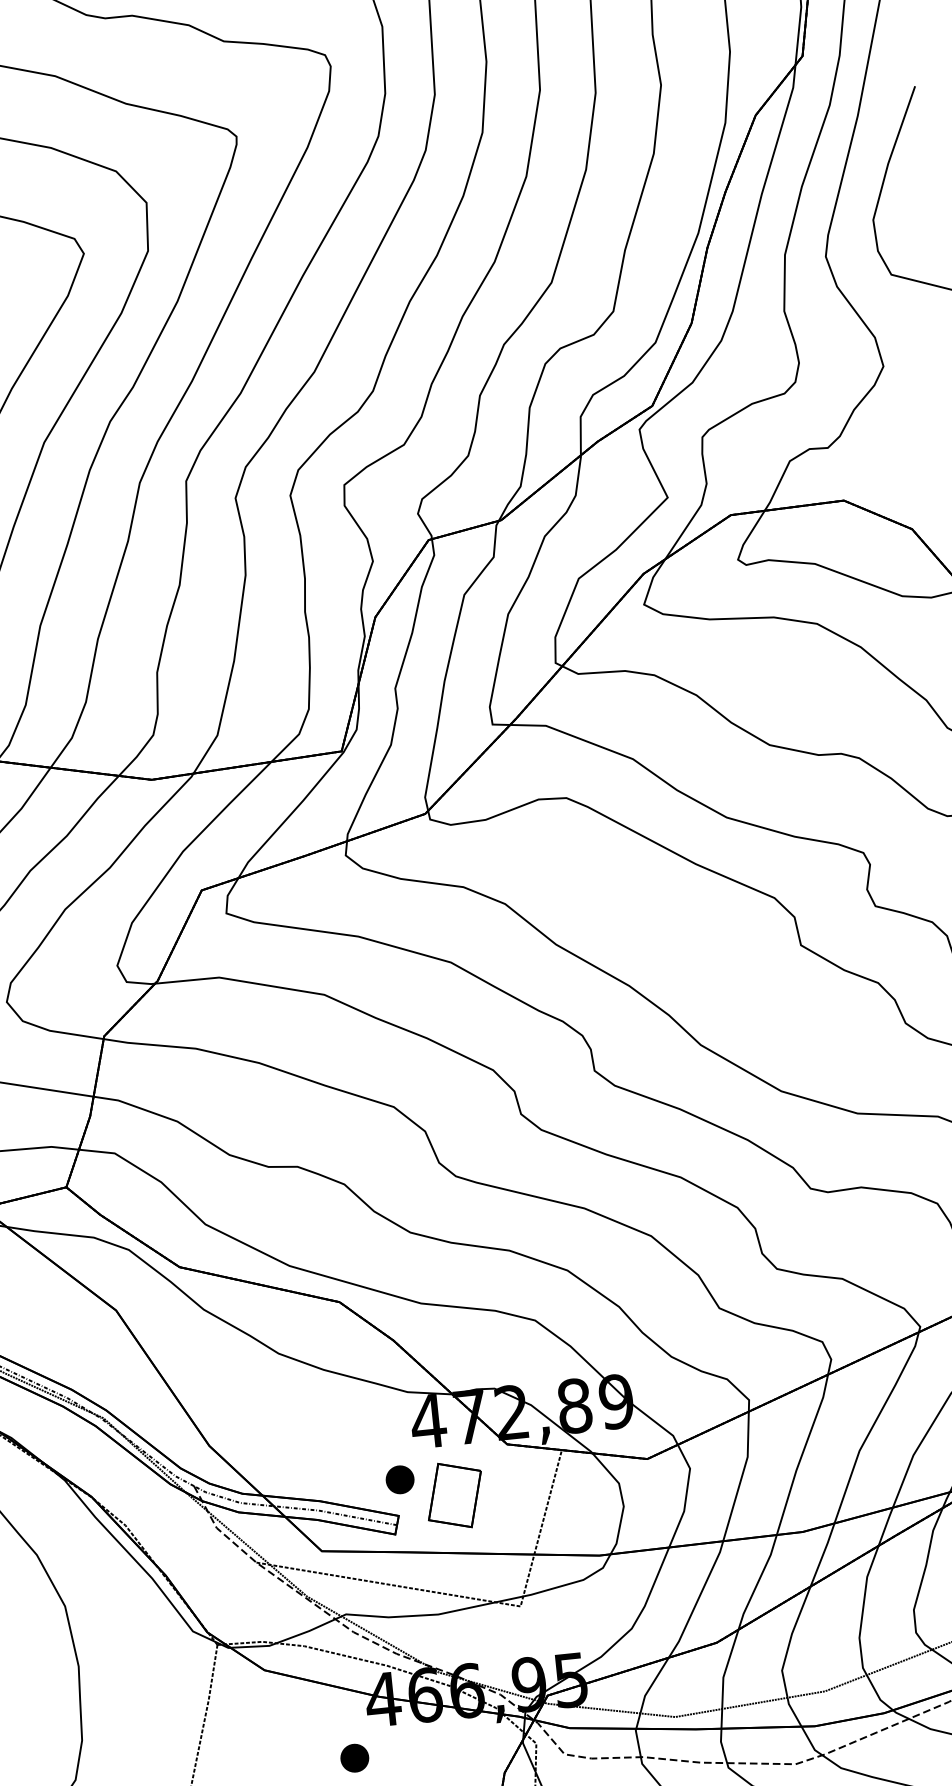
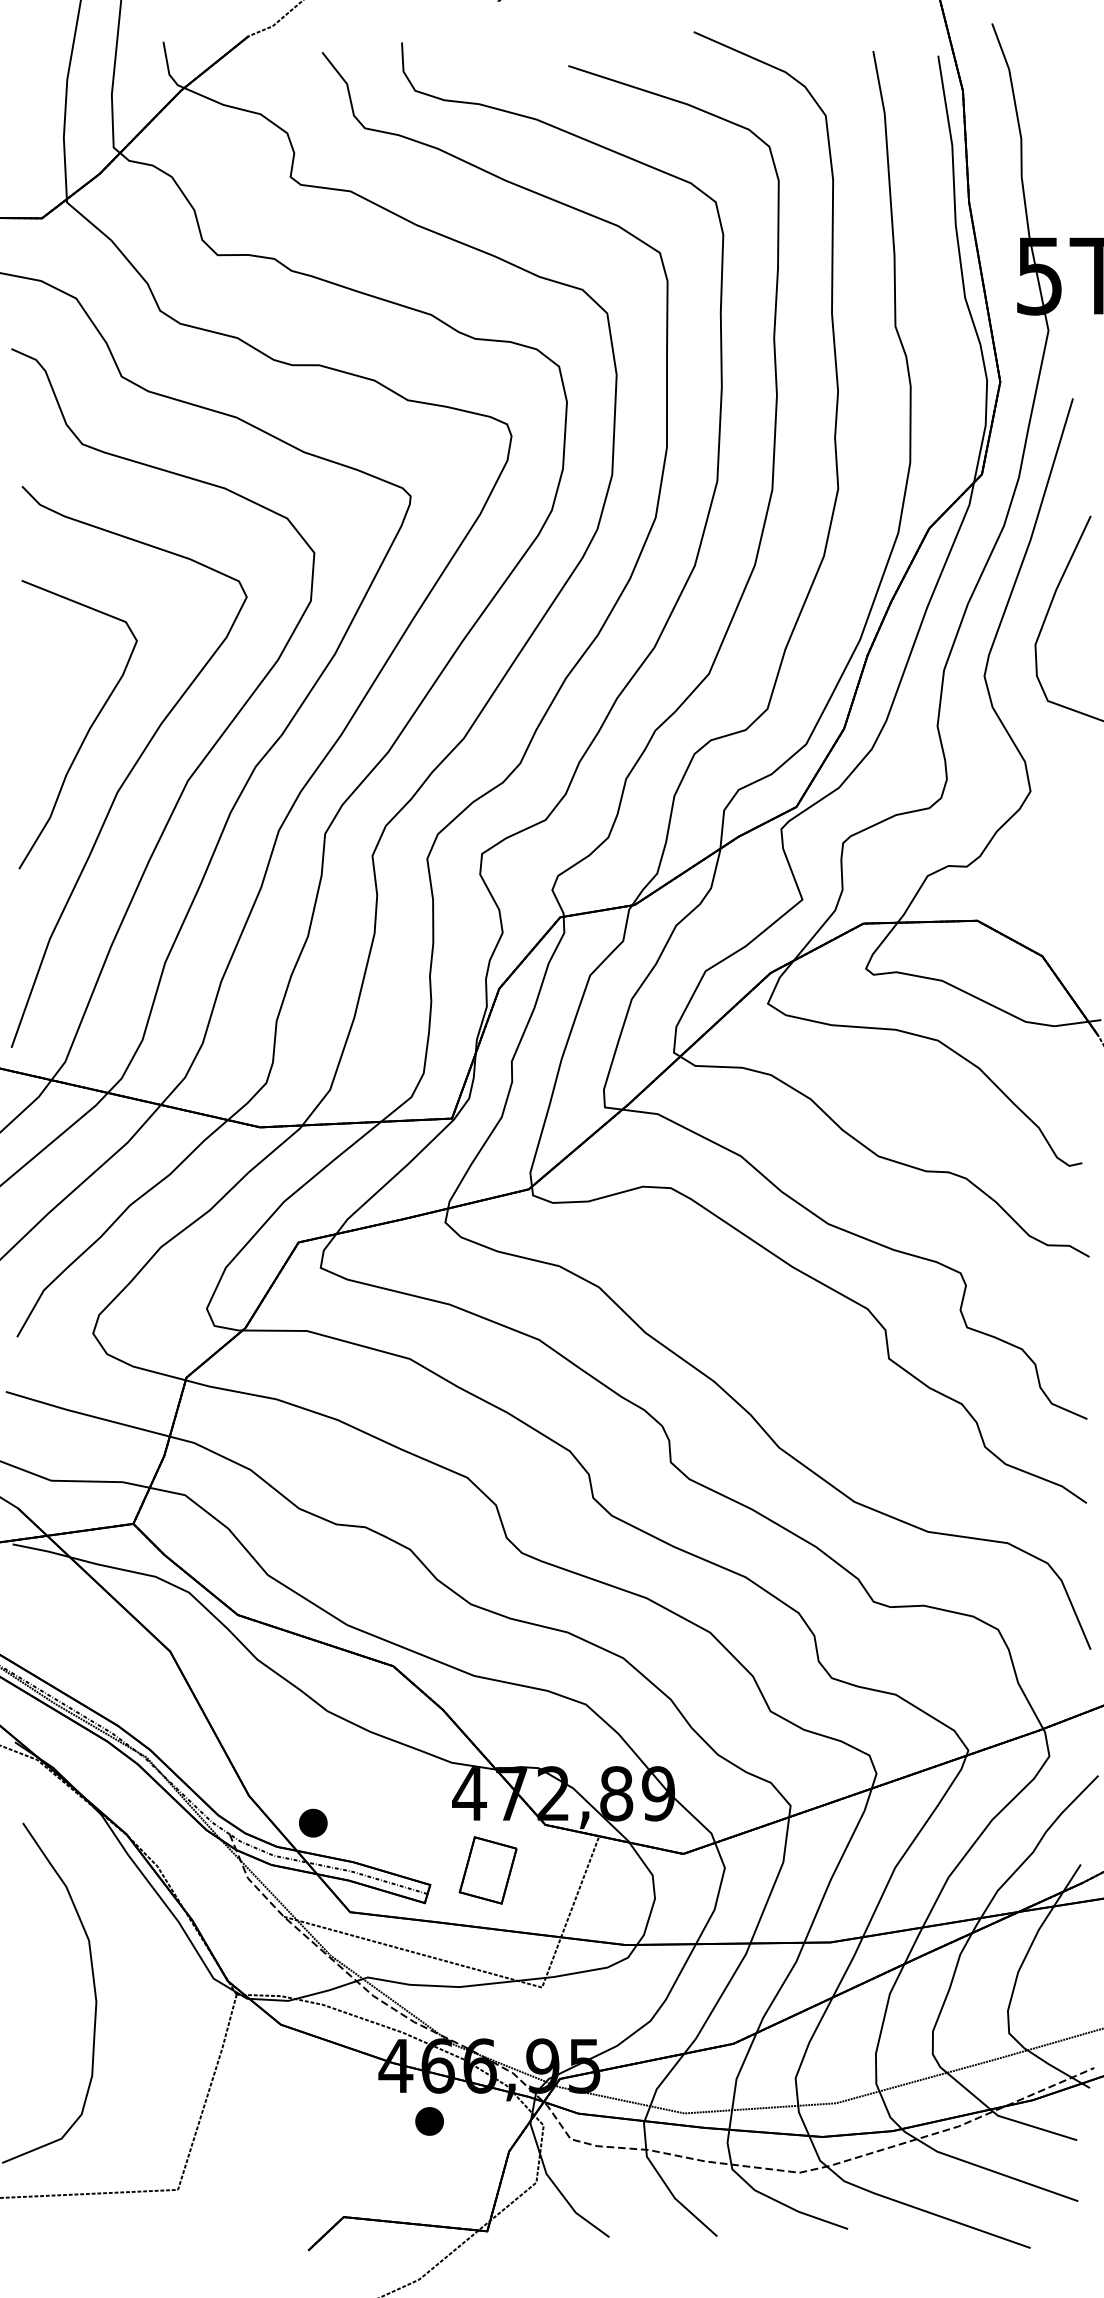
part: (400, 1479) -> (313, 1822), moved
part: (354, 1758) -> (429, 2121), moved

